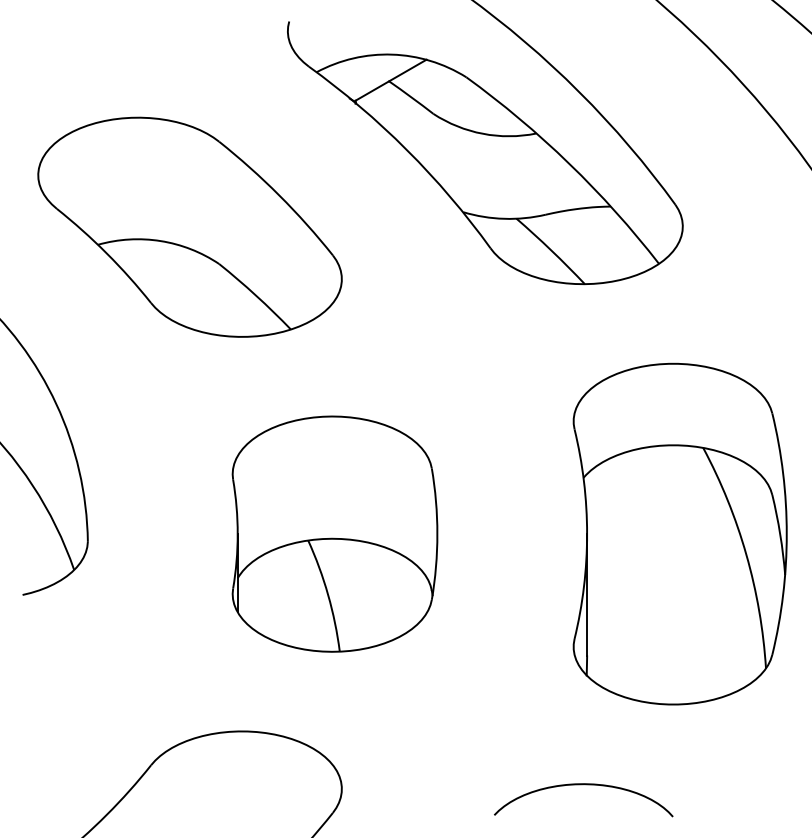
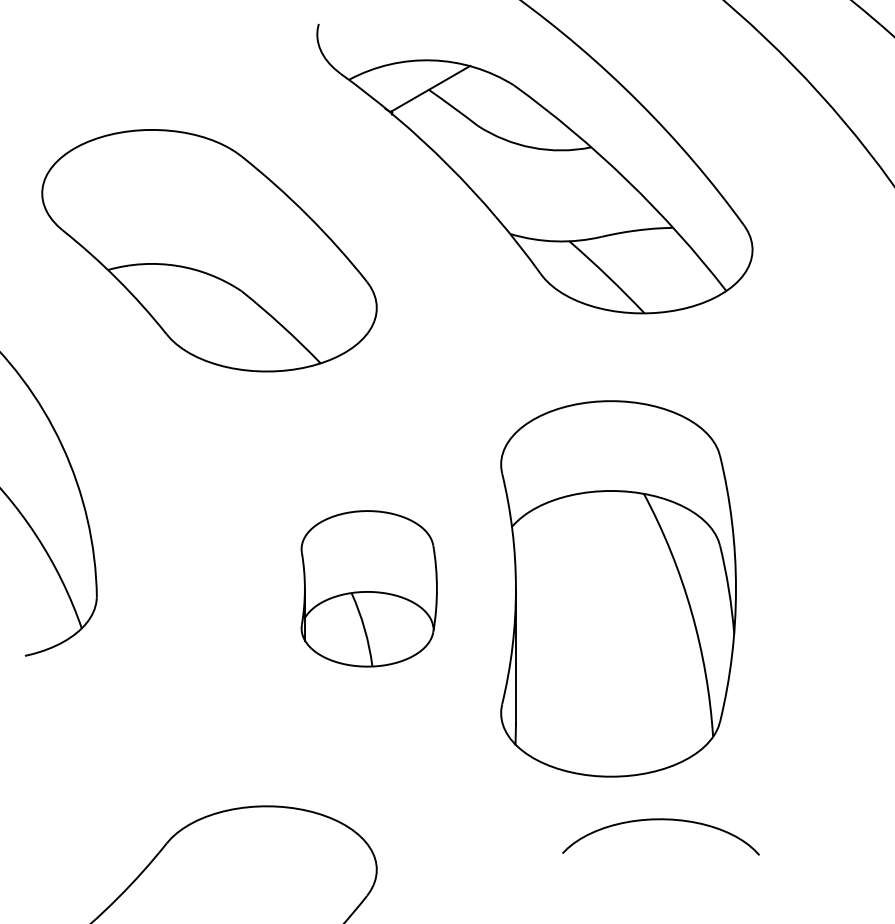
part: (334, 533) -> (368, 588), size x0.6
part: (679, 533) -> (617, 588), moved
curve: (583, 785) -> (660, 820), moved

